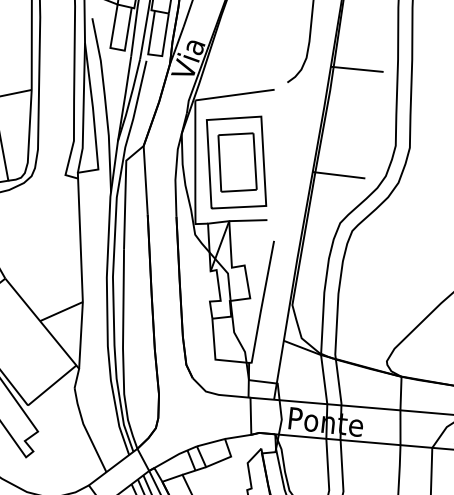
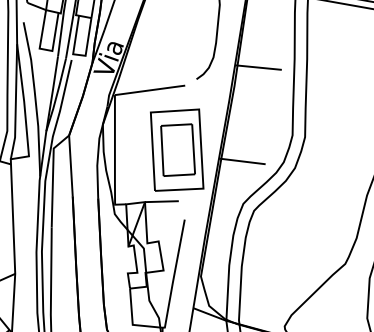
part: (236, 162) -> (177, 150), moved

